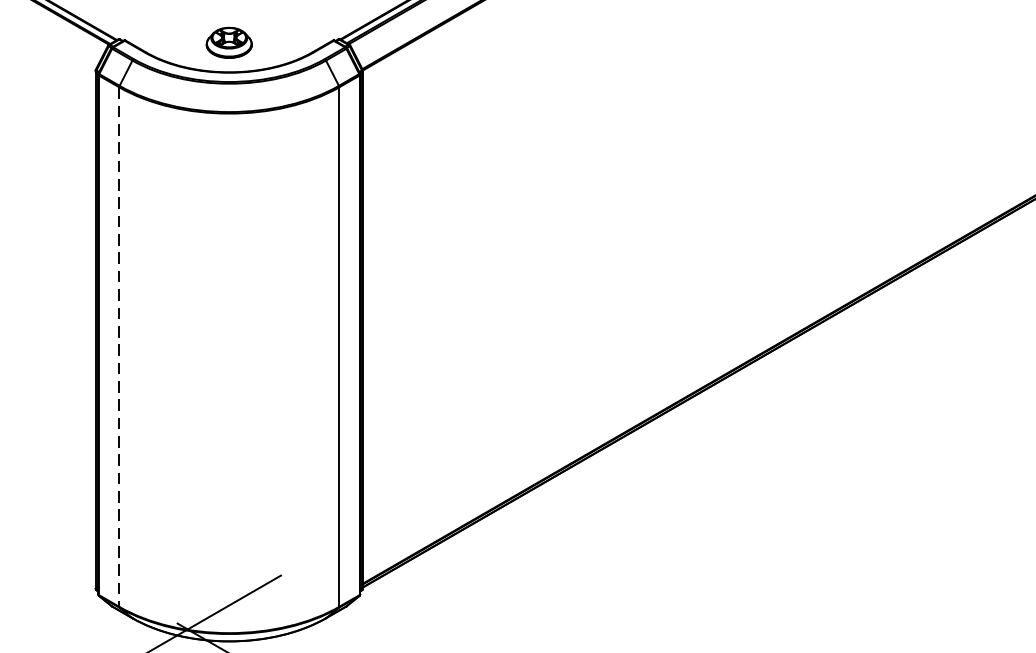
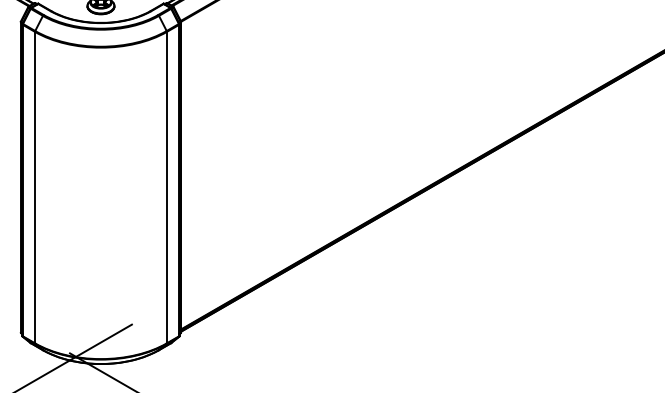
line: (120, 346) -> (35, 187), dashed -> solid

